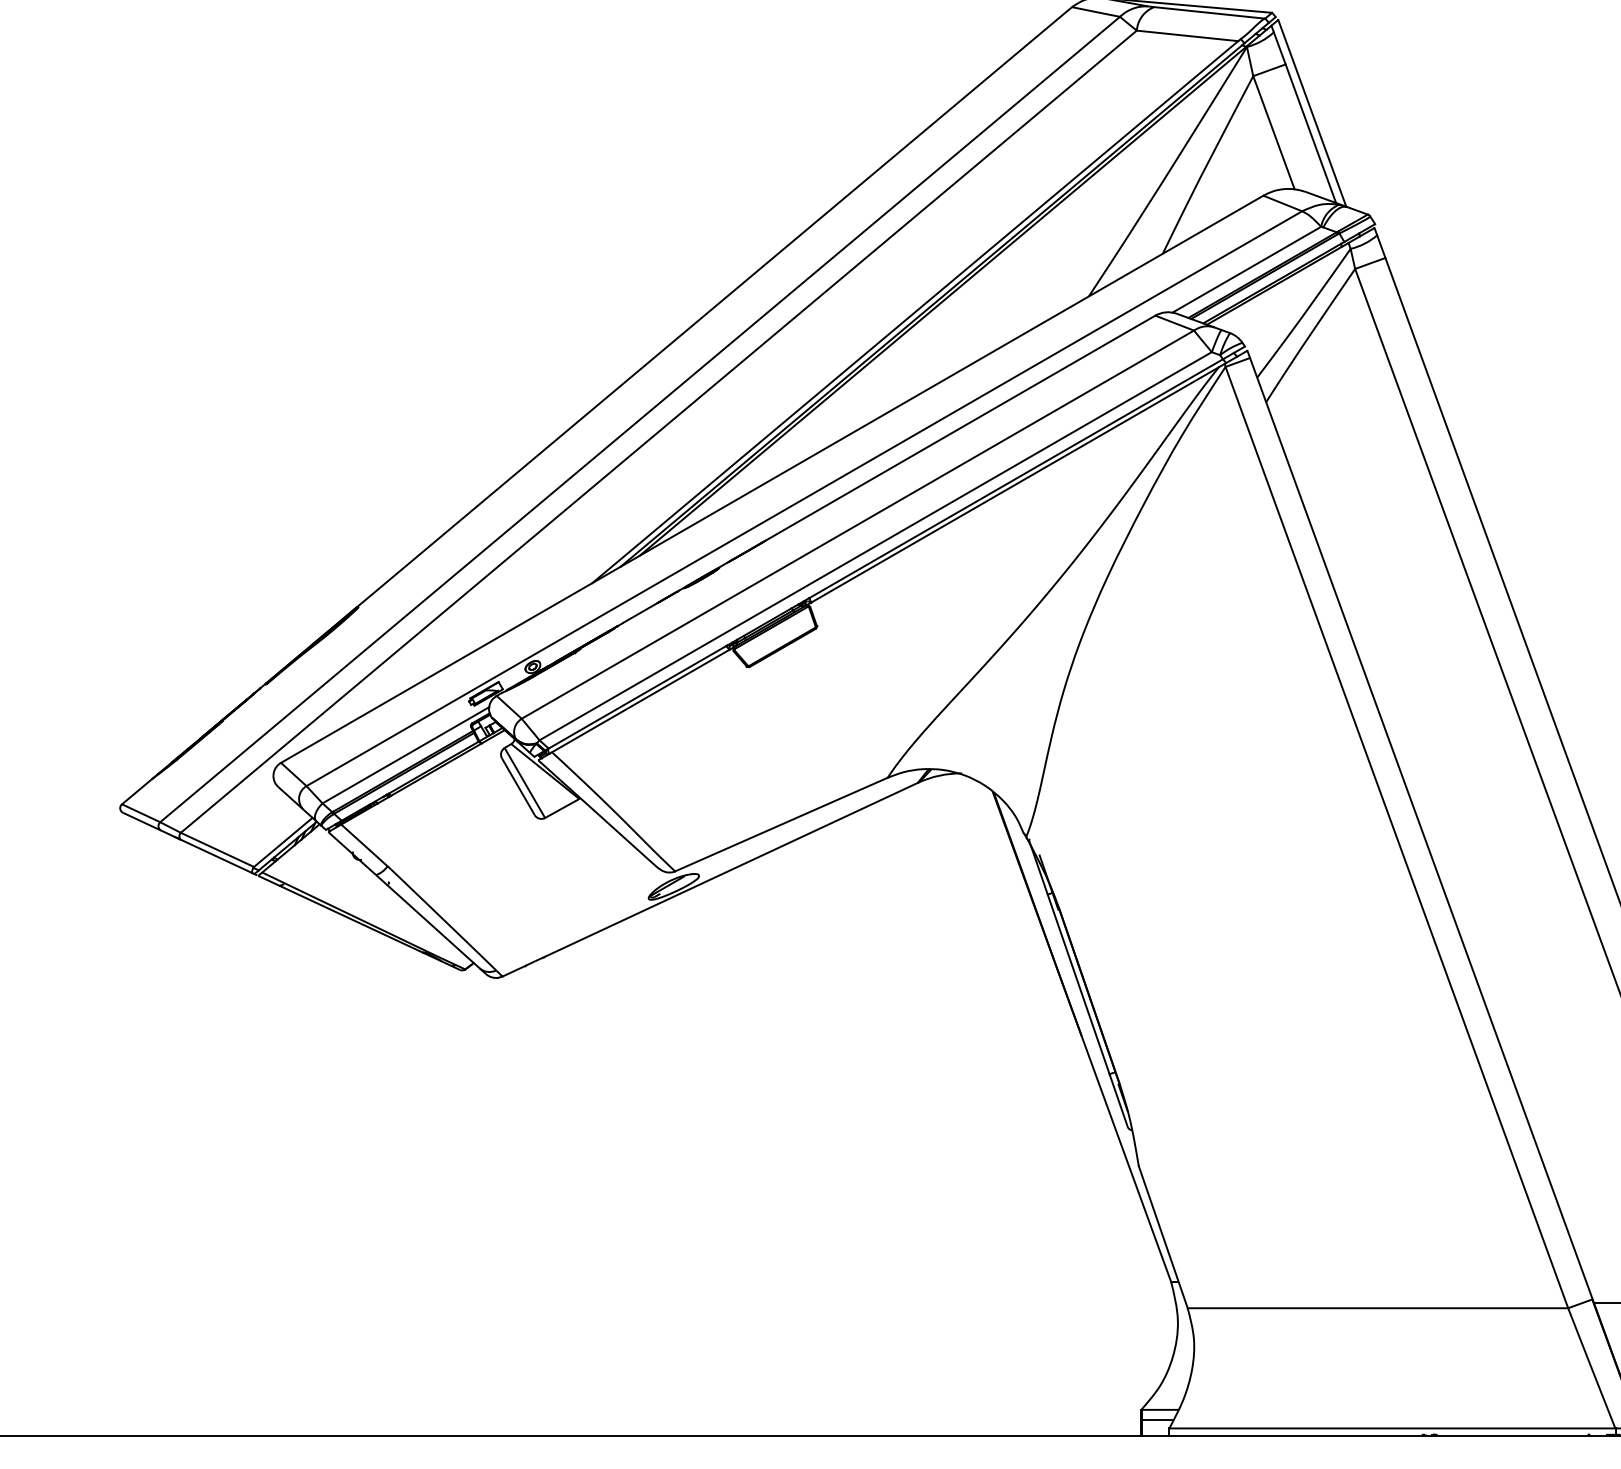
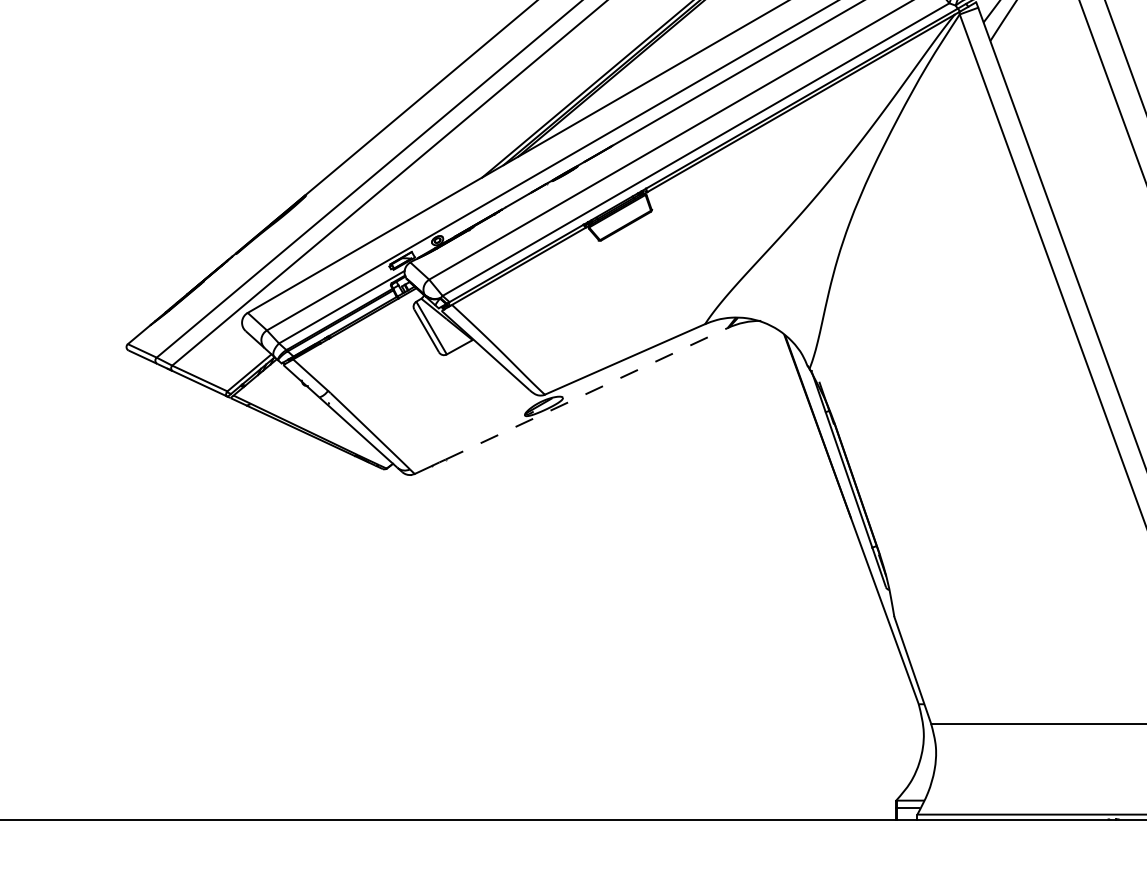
line: (731, 869) -> (587, 393), solid -> dashed

